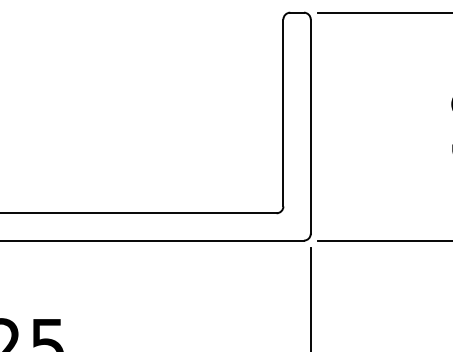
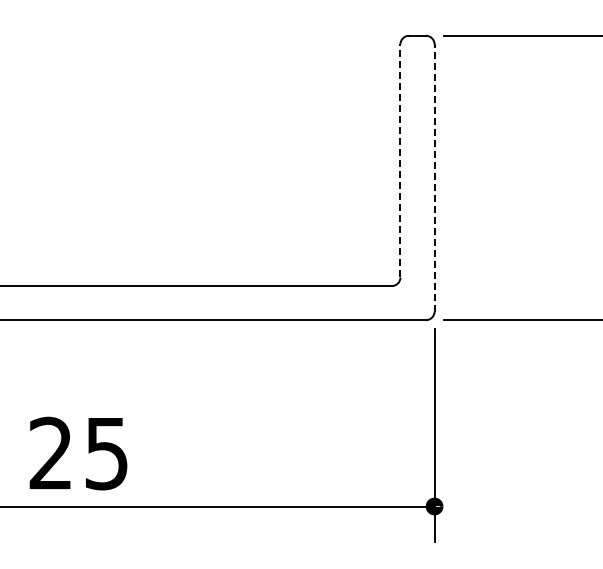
line: (283, 112) -> (400, 160), solid -> dashed
line: (310, 126) -> (434, 177), solid -> dashed

